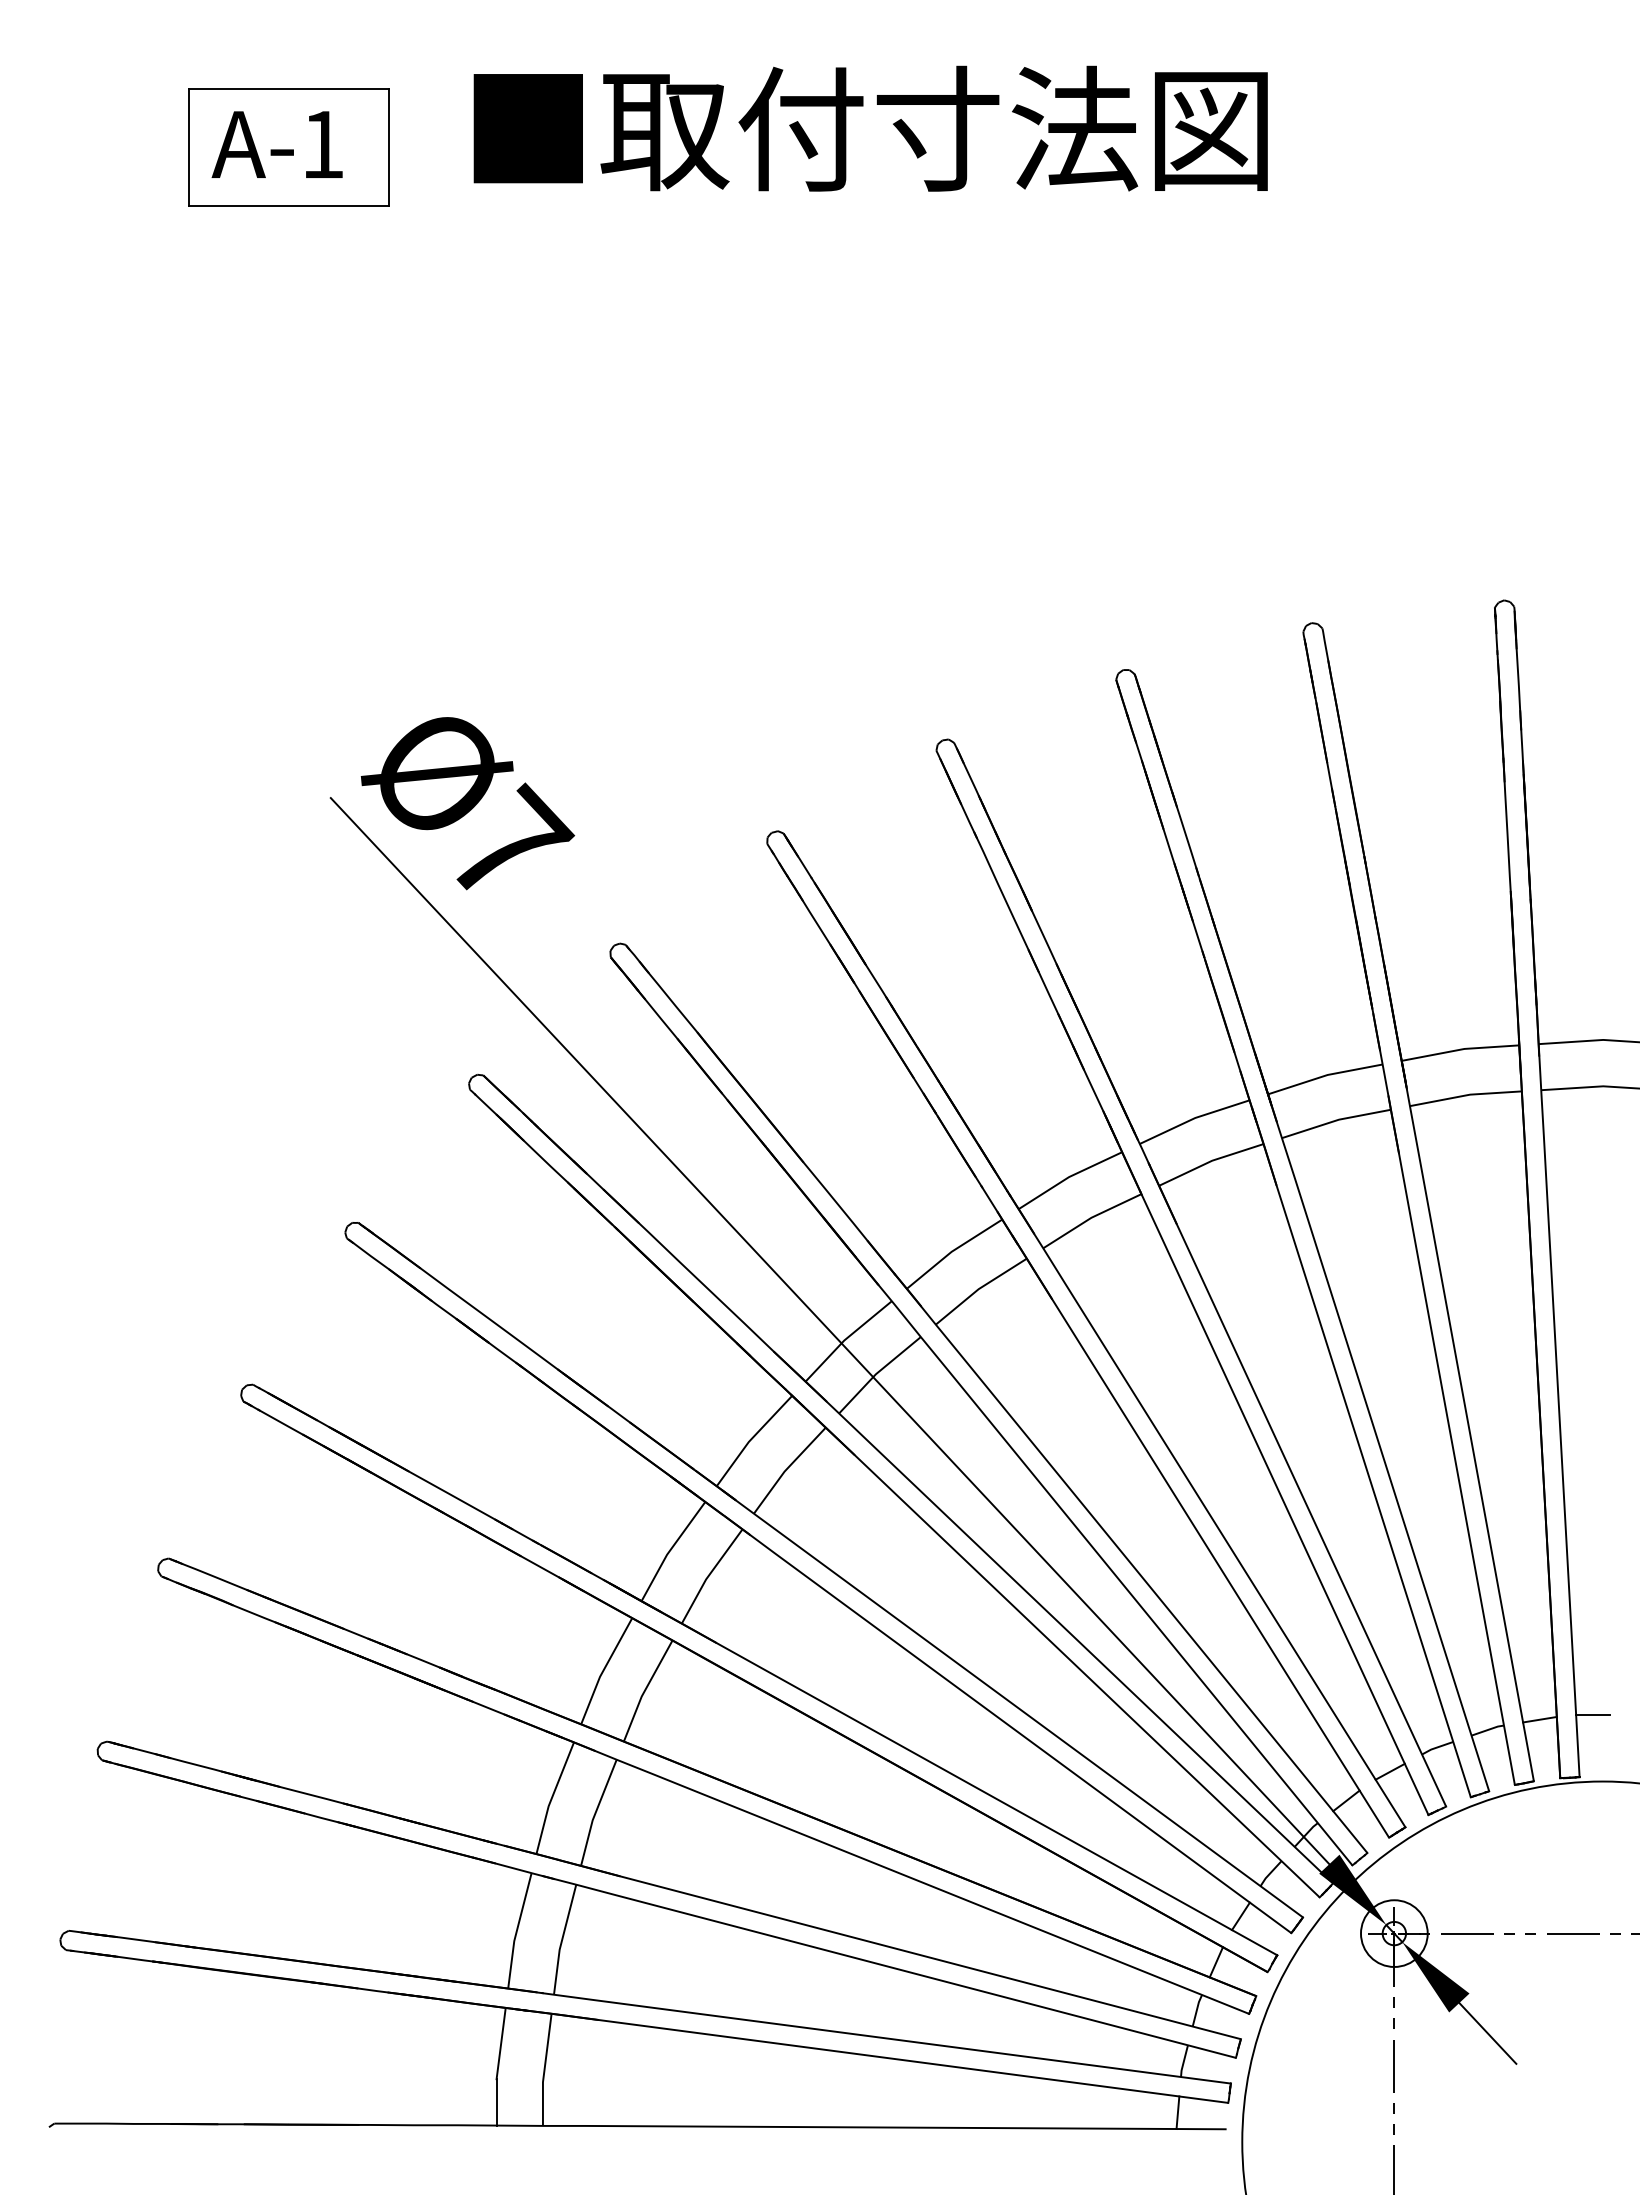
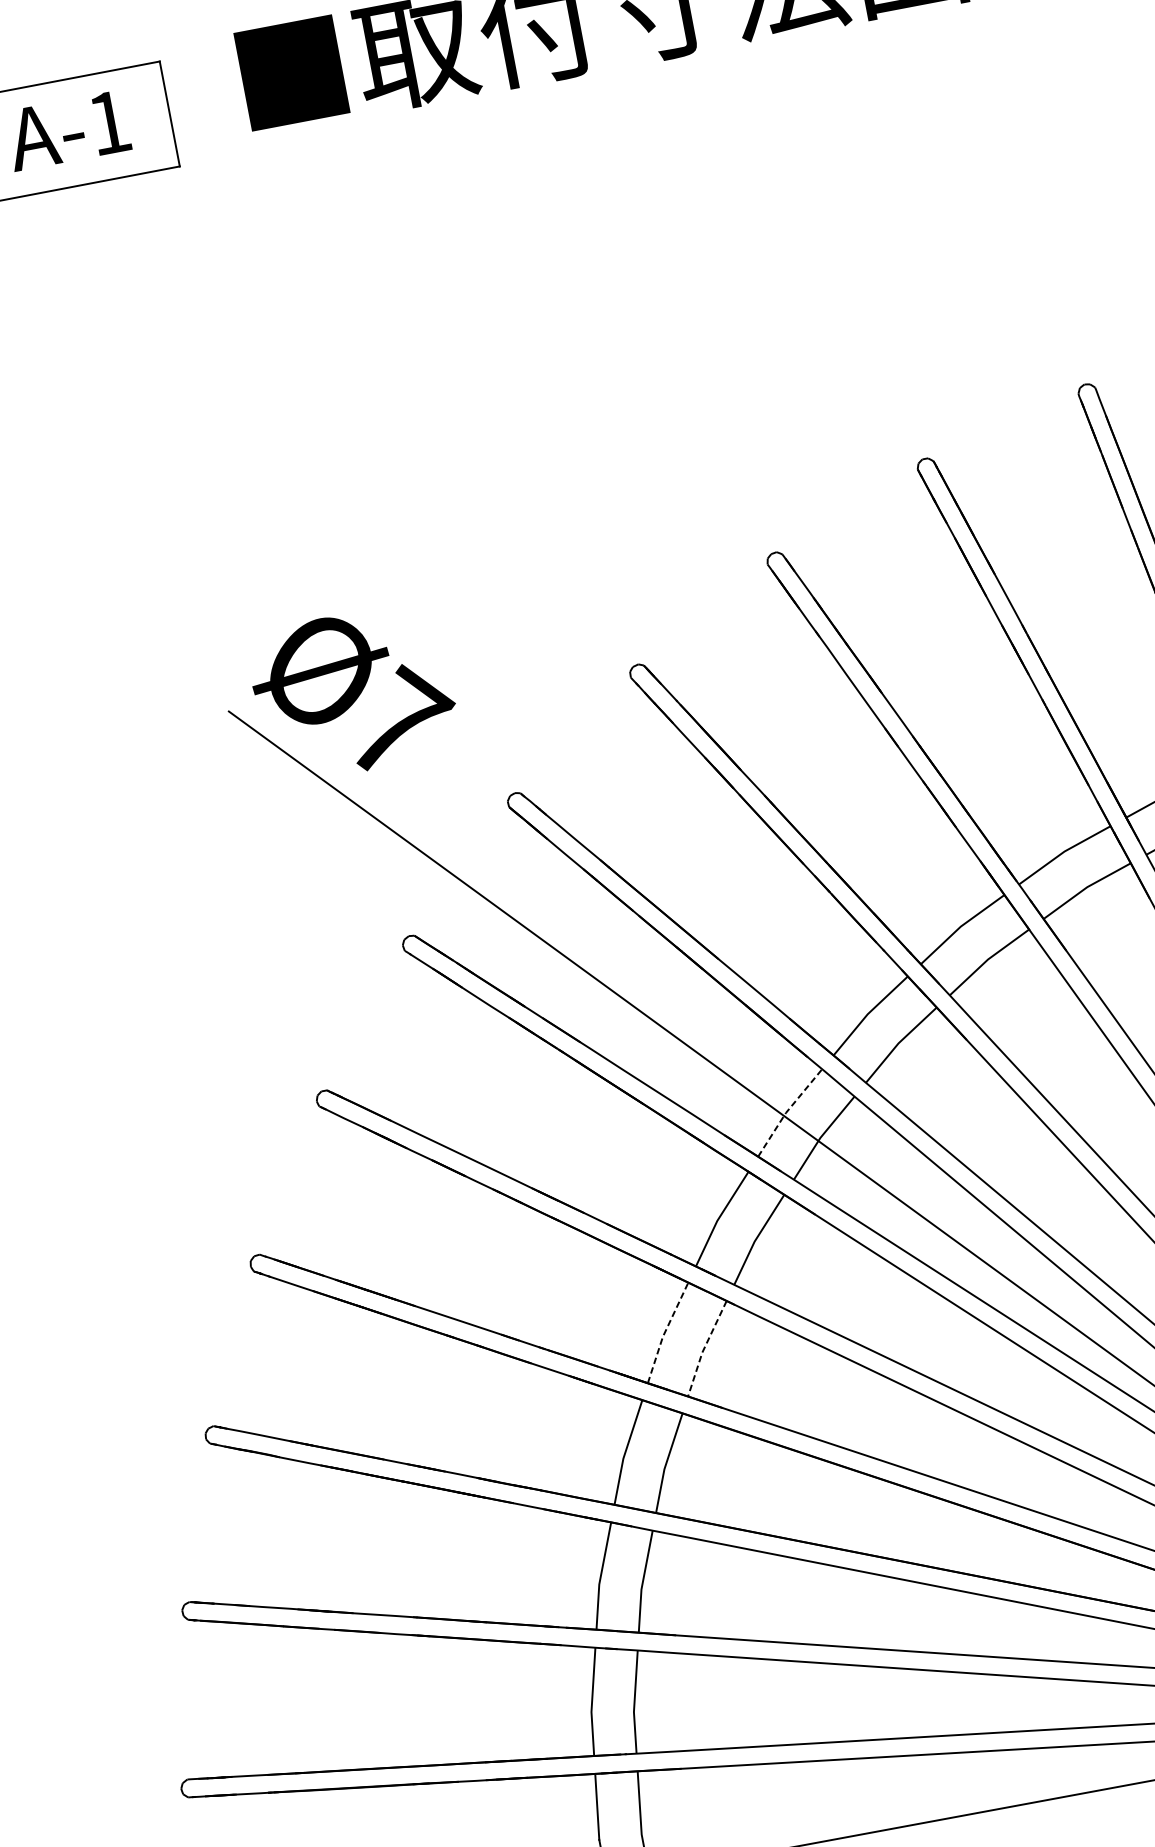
line: (845, 1339) -> (786, 1111), solid -> dashed
line: (670, 1549) -> (665, 1331), solid -> dashed
line: (709, 1575) -> (704, 1348), solid -> dashed

